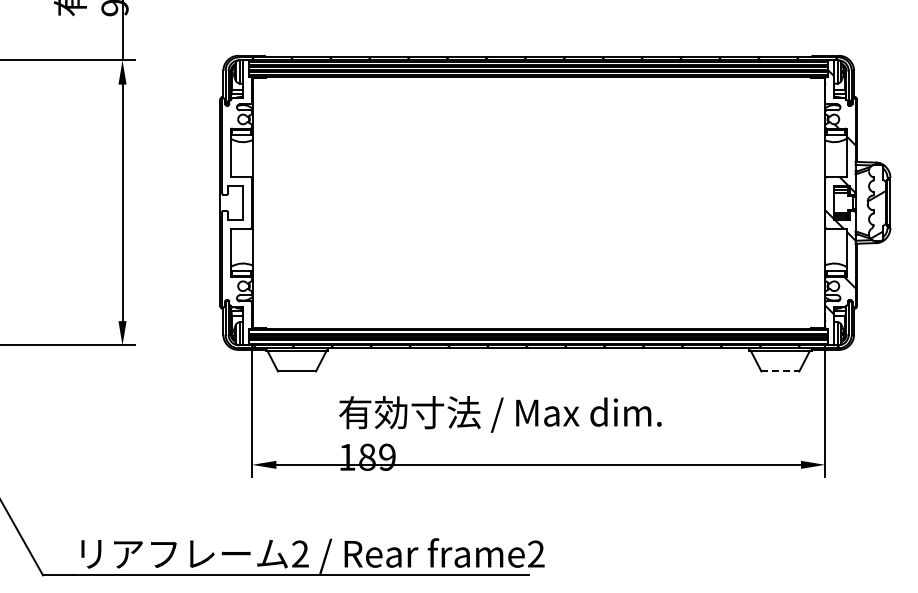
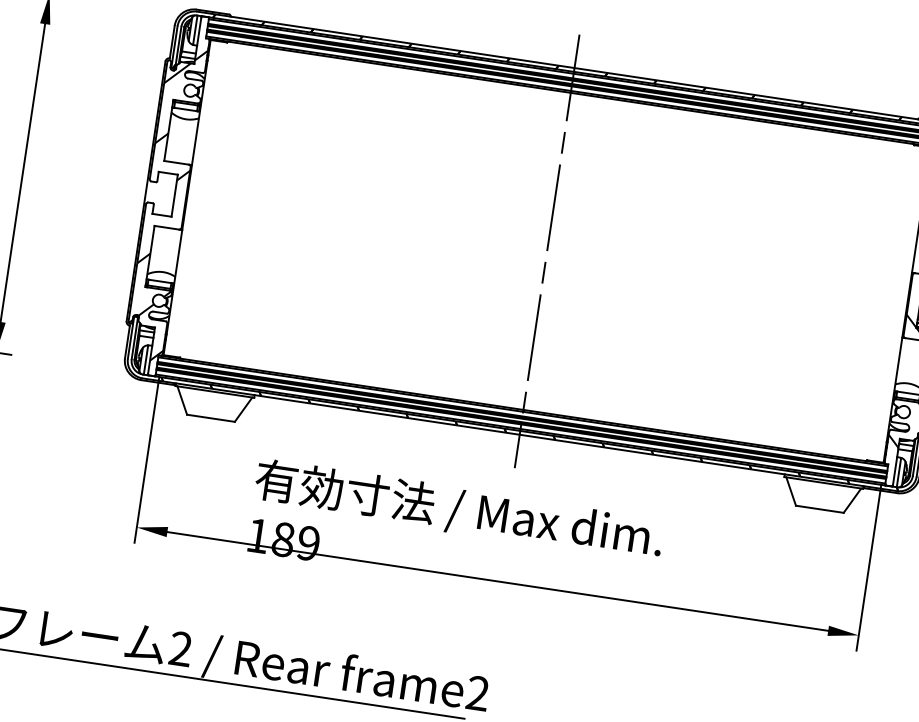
line: (538, 202) -> (546, 250), added
hatch: (236, 209) -> (165, 202), added
line: (780, 371) -> (819, 509), dashed -> solid

